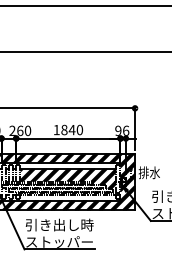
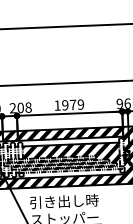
text: (24, 130) -> (25, 107), 260 -> 208
text: (71, 130) -> (72, 105), 1840 -> 1979

